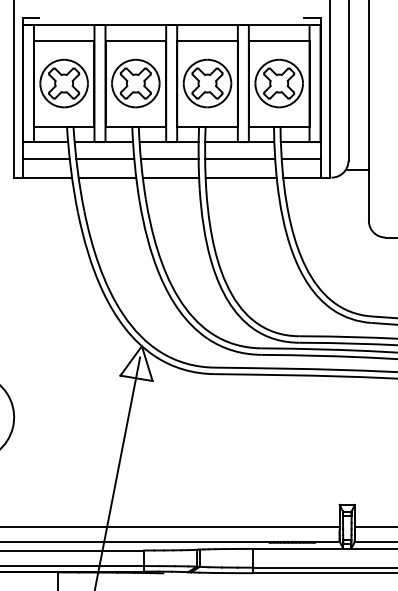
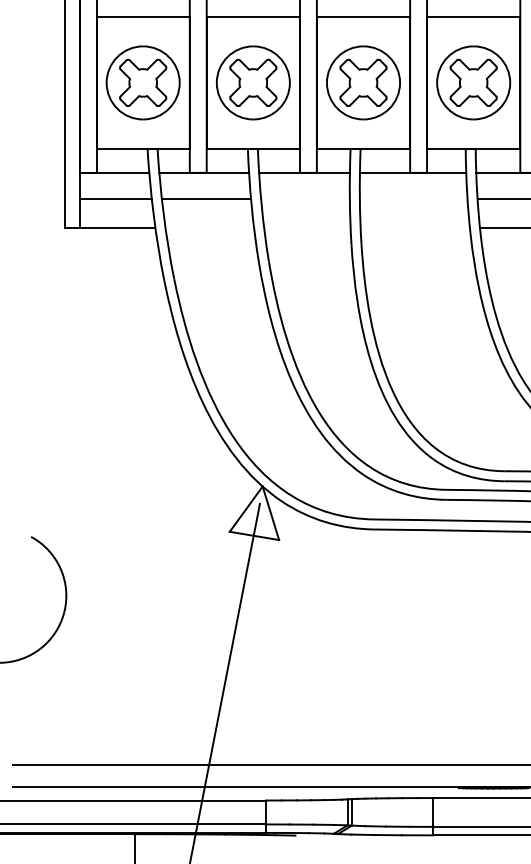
line: (169, 158) -> (305, 198), removed
line: (240, 158) -> (414, 198), removed
line: (107, 177) -> (209, 227), removed
line: (170, 177) -> (306, 227), removed
line: (240, 177) -> (414, 227), removed

